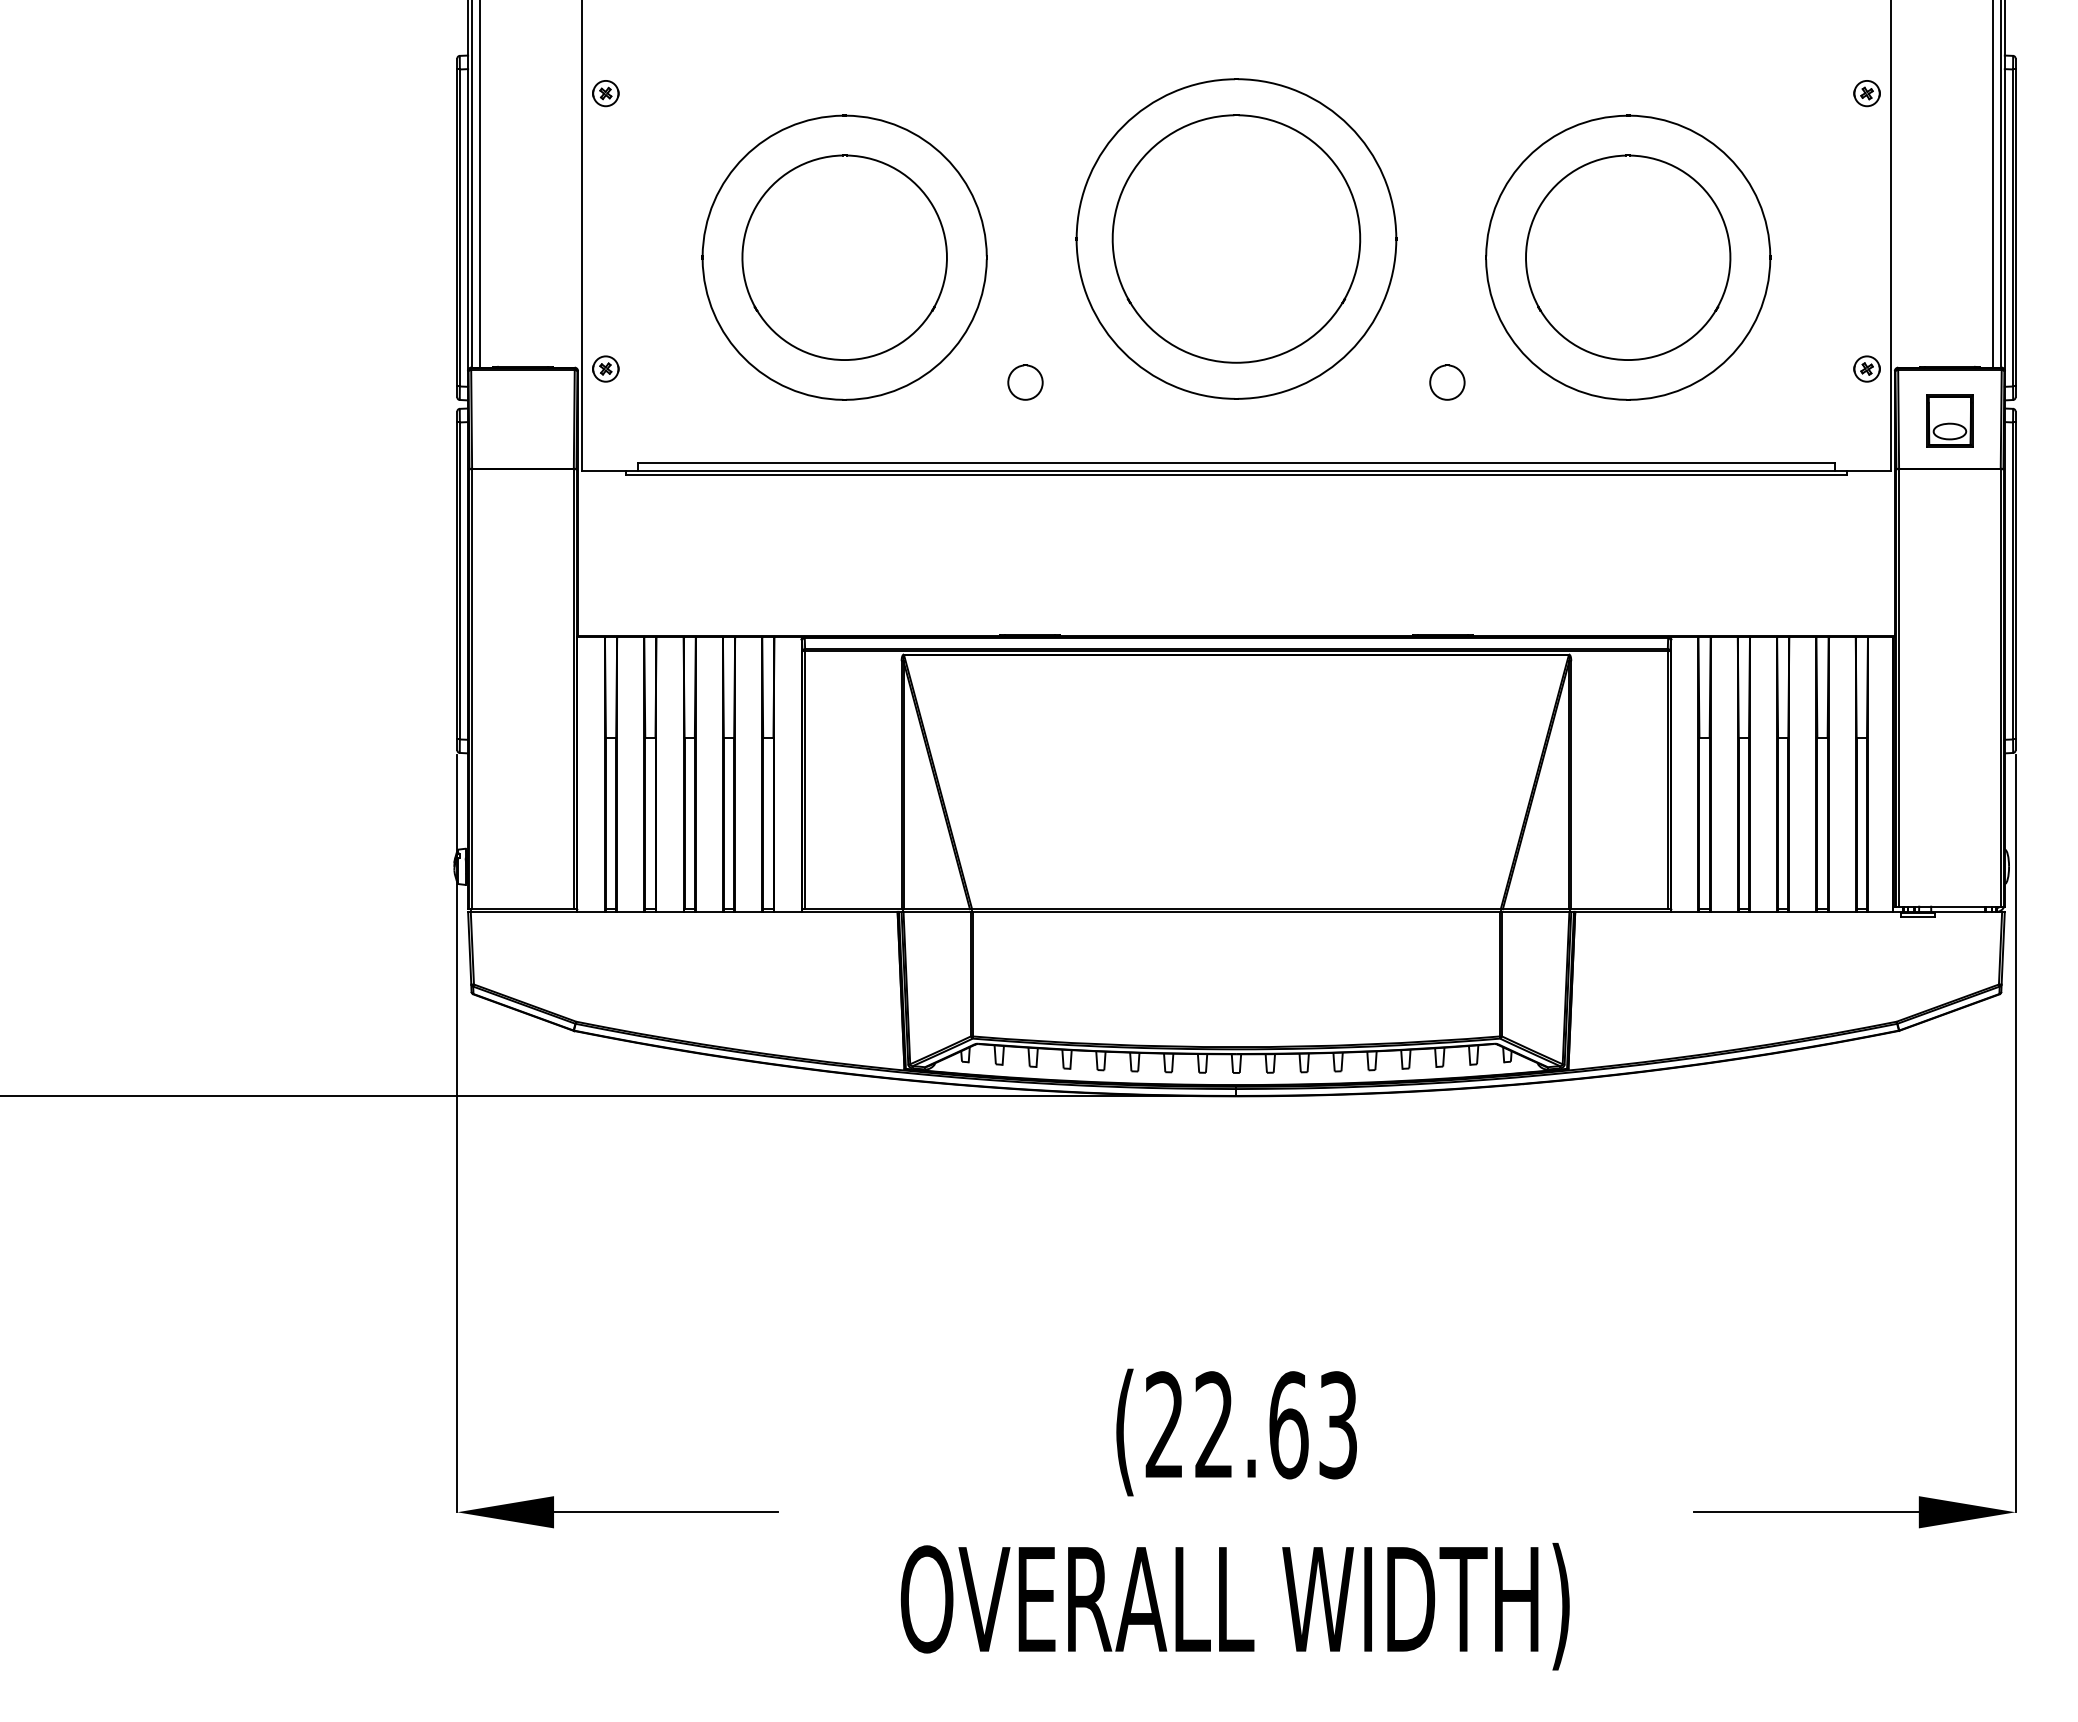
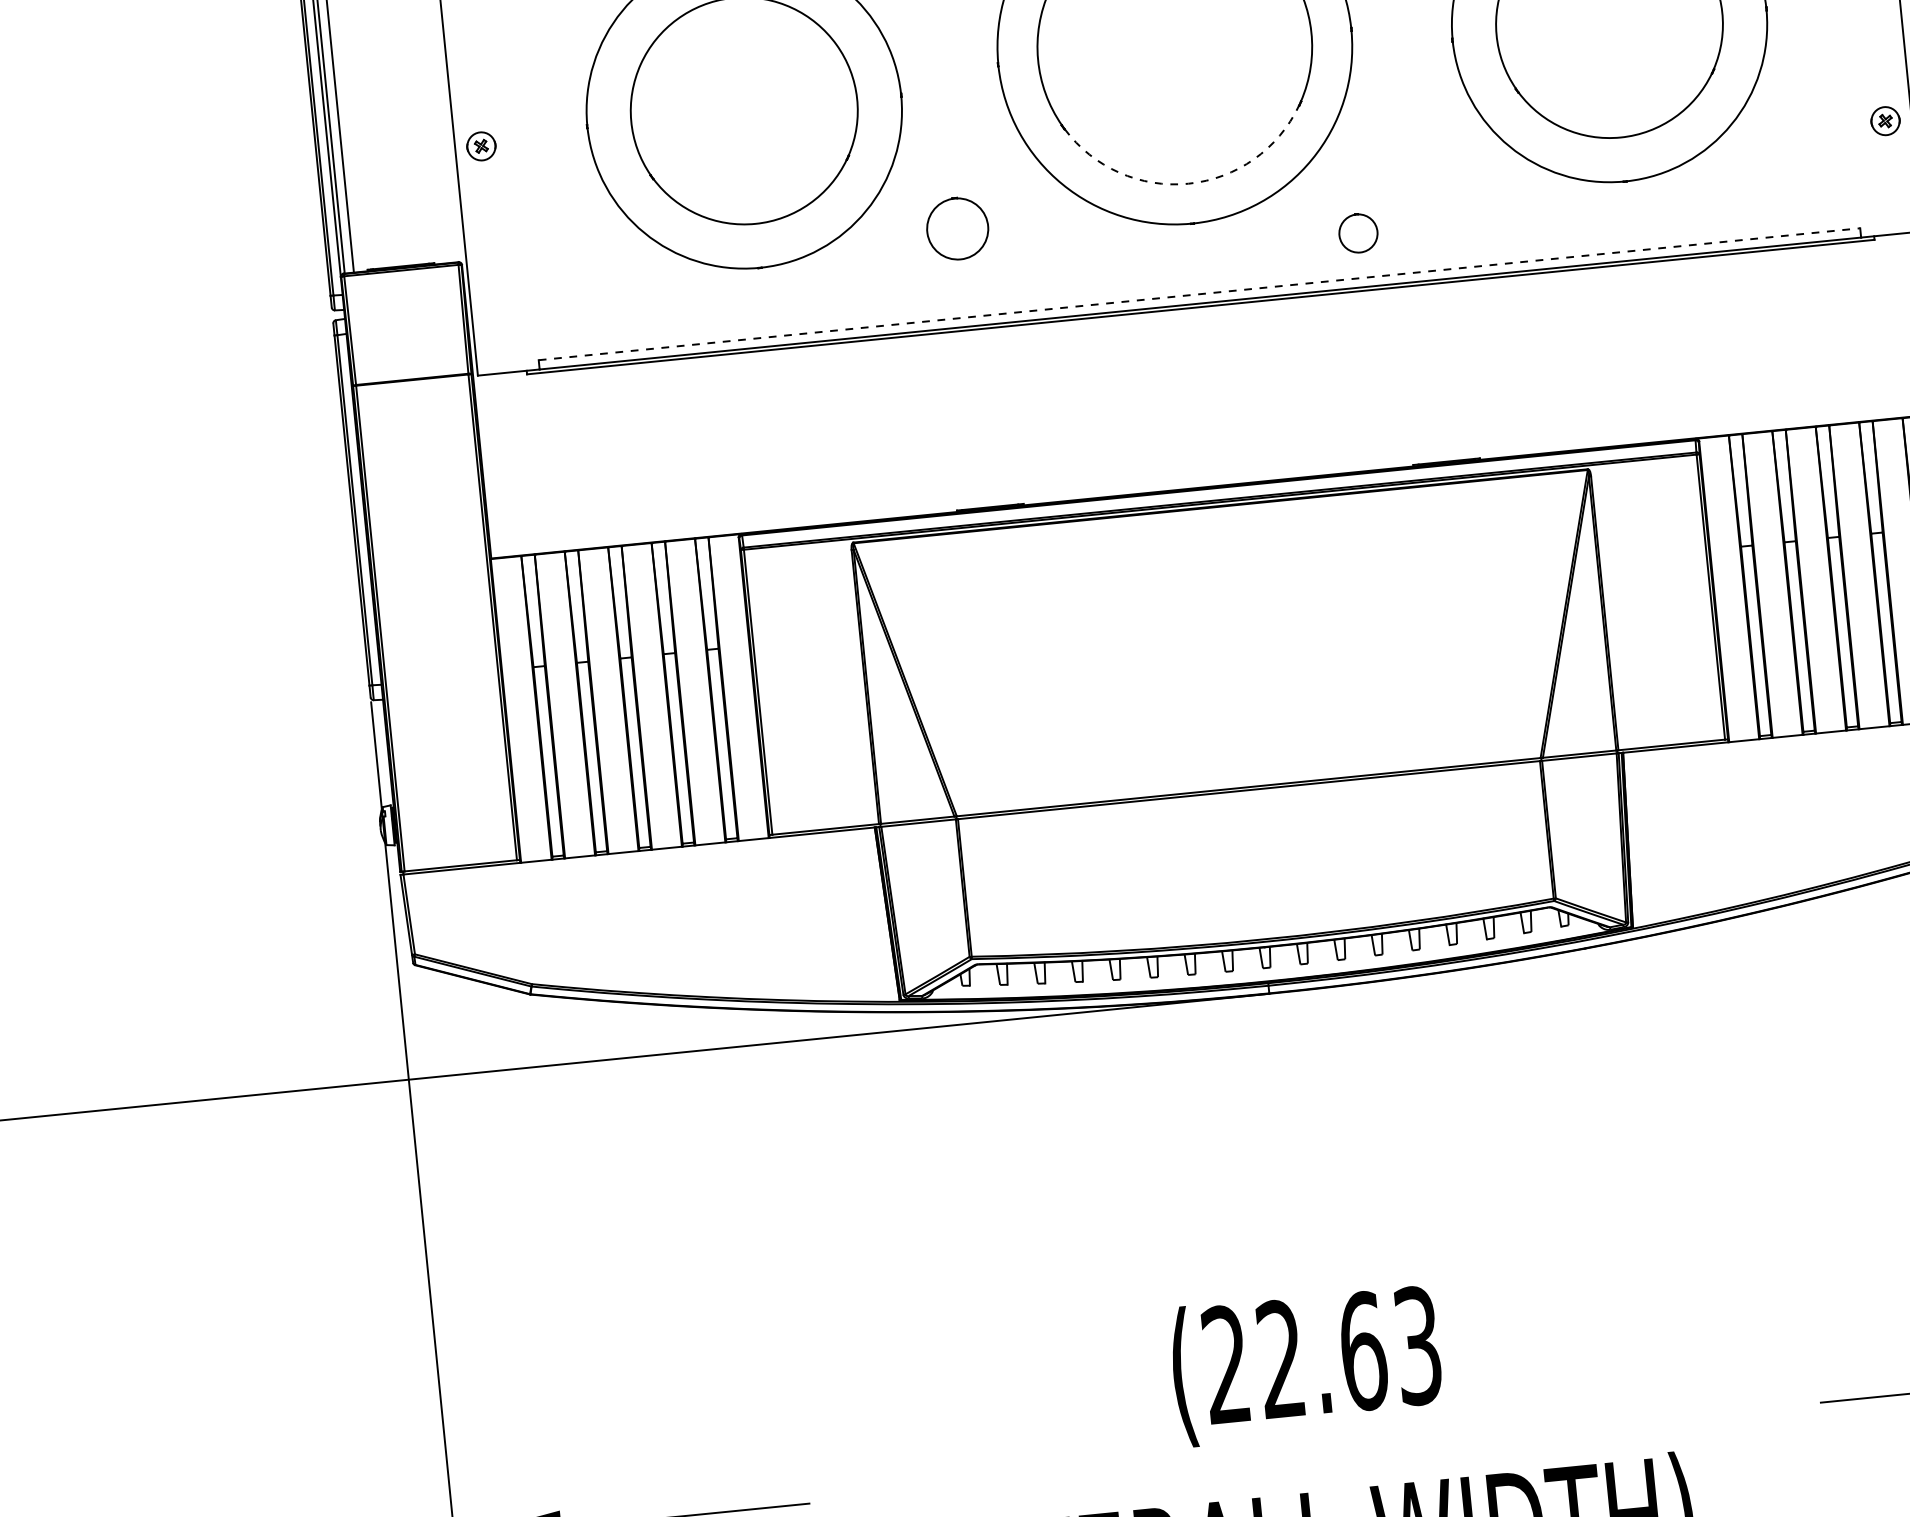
arc: (1236, 362) -> (1188, 183), solid -> dashed
part: (605, 368) -> (480, 145), moved
part: (1025, 382) -> (957, 228), size x1.6
part: (1447, 382) -> (1358, 233), moved
line: (1236, 462) -> (1199, 293), solid -> dashed

